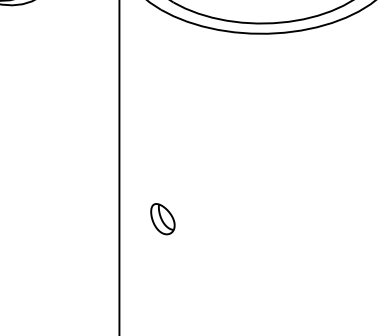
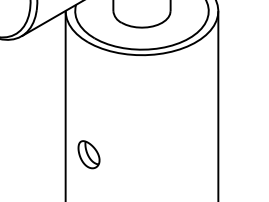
part: (161, 218) -> (88, 154), size x1.67

